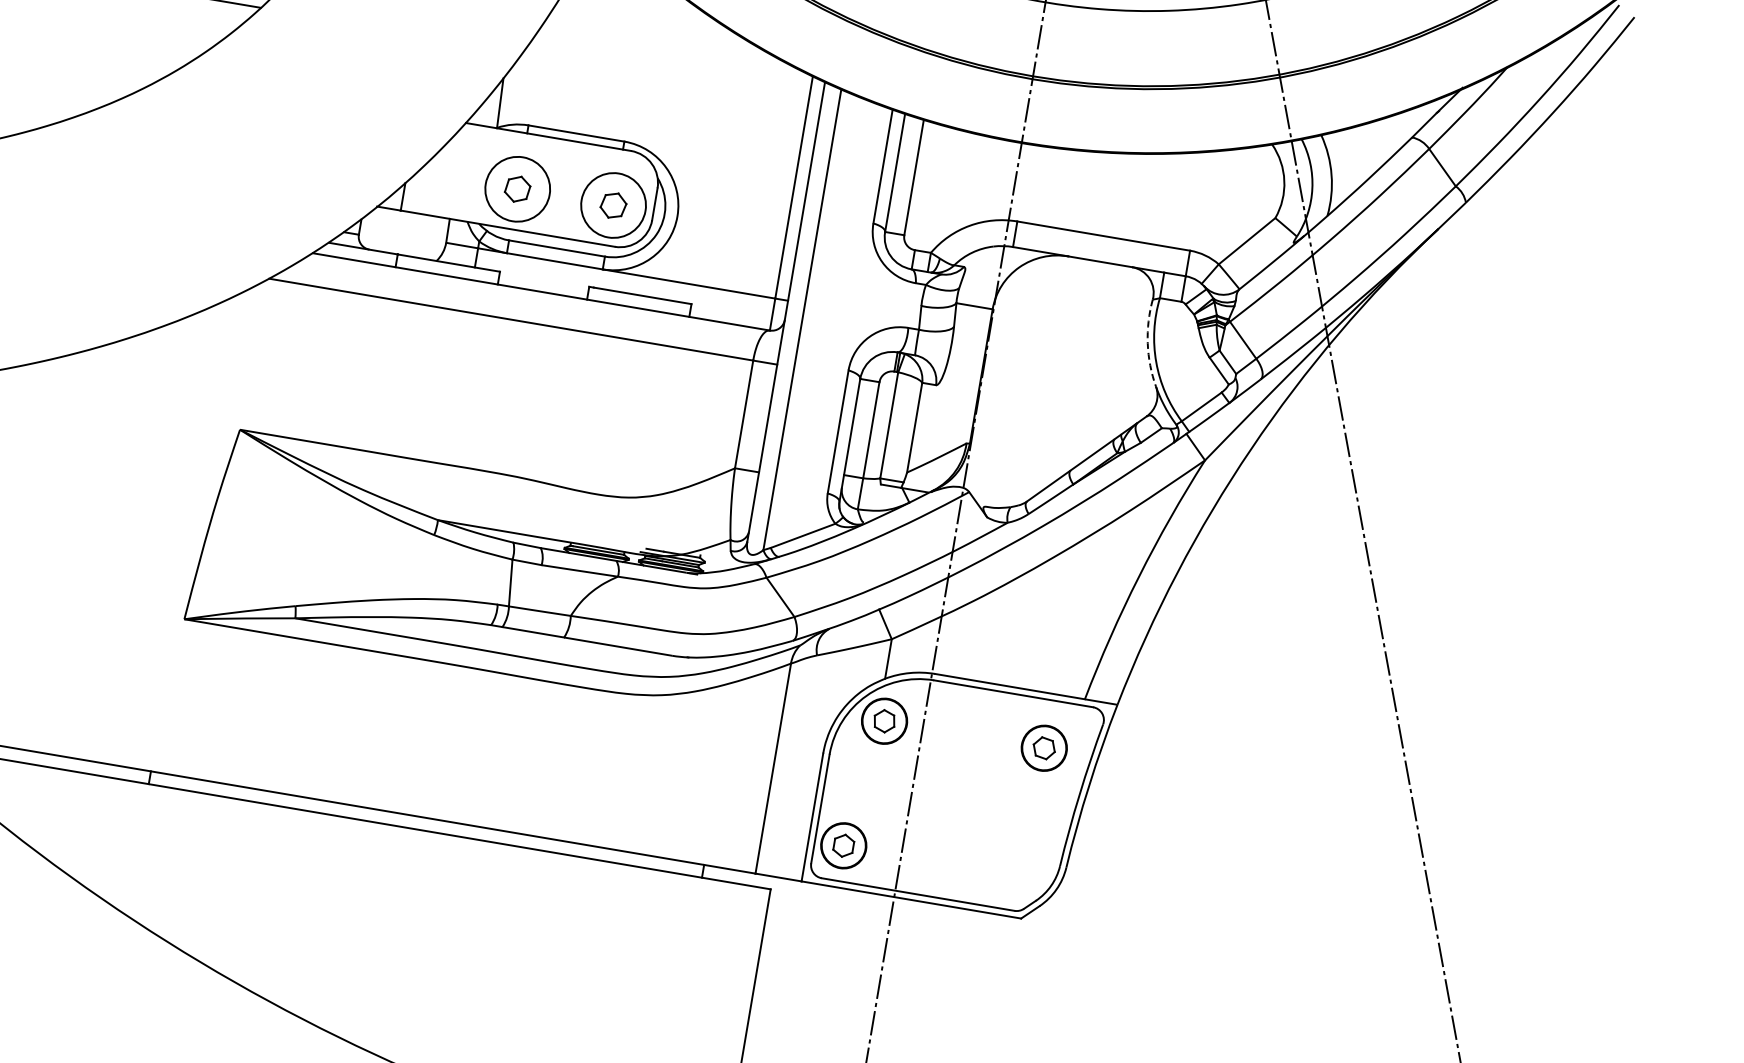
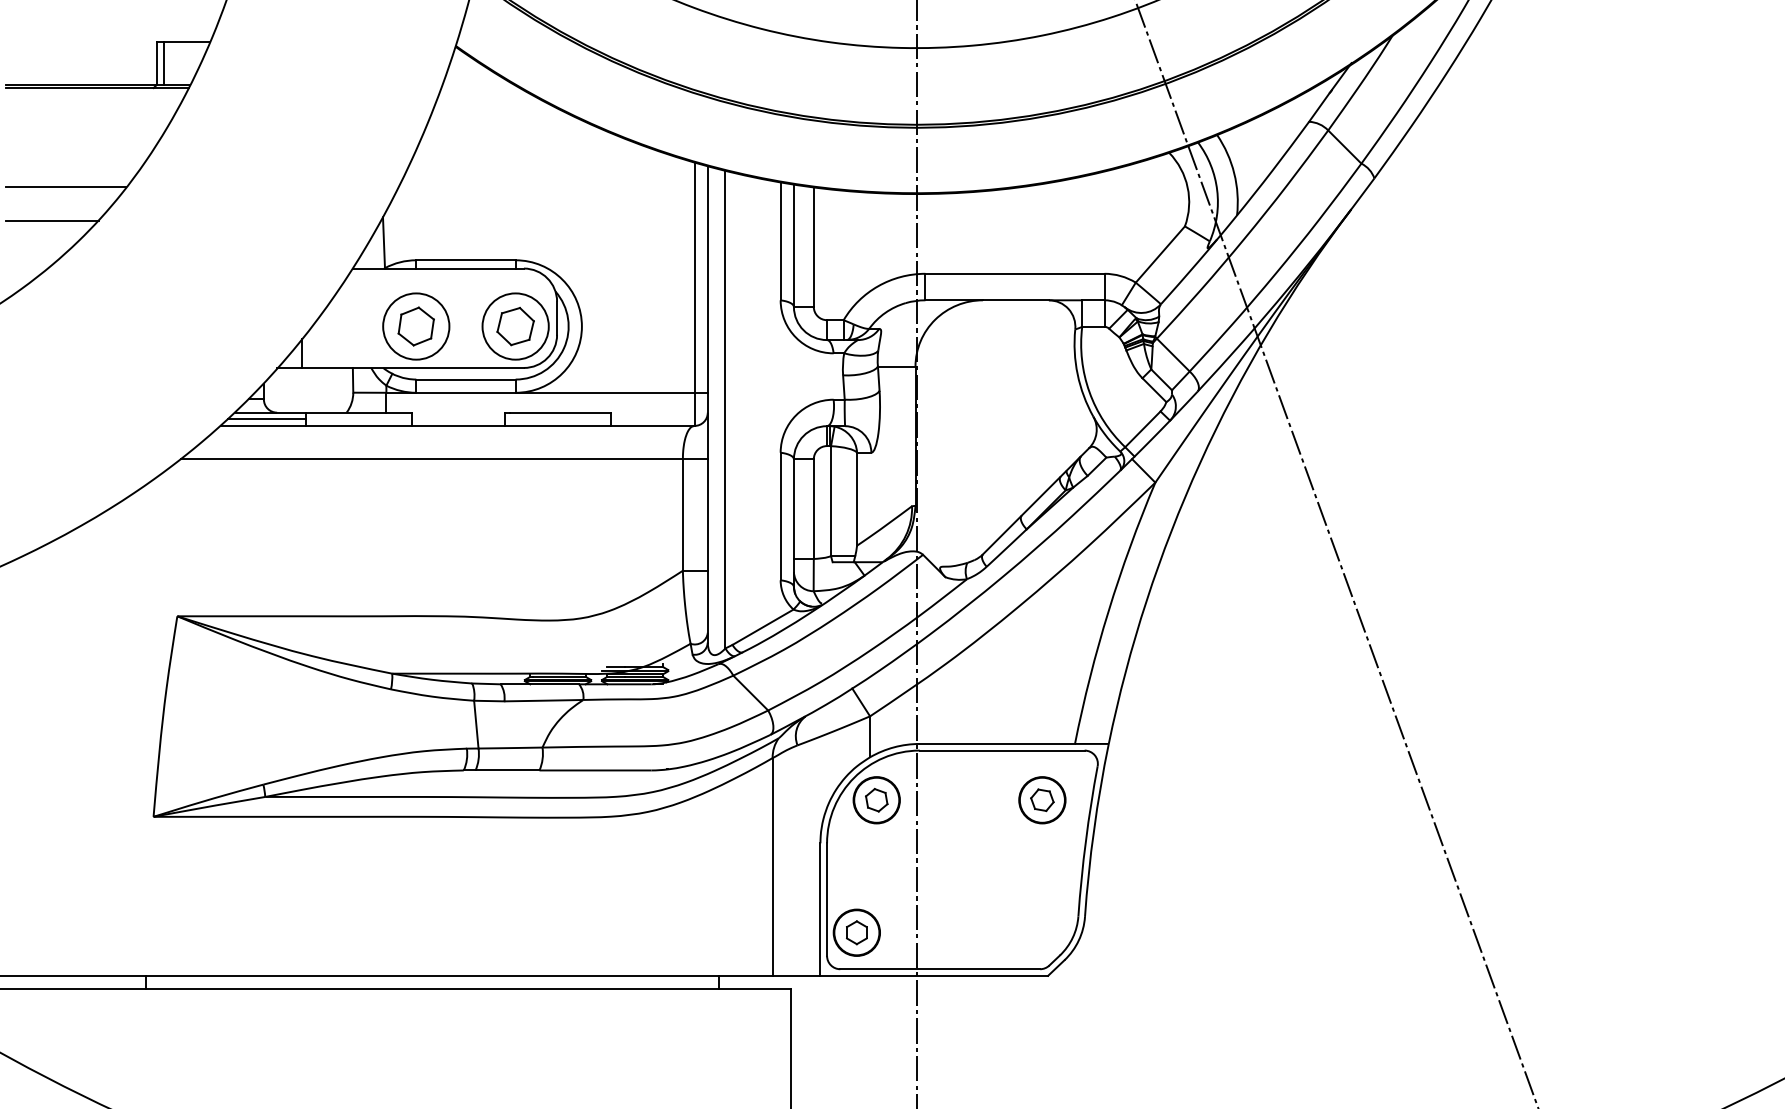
line: (183, 27) -> (51, 220), added
part: (516, 189) -> (415, 326), size x1.43
part: (613, 205) -> (515, 326), size x1.43
line: (359, 254) -> (267, 419), added
arc: (1147, 343) -> (1077, 374), dashed -> solid

